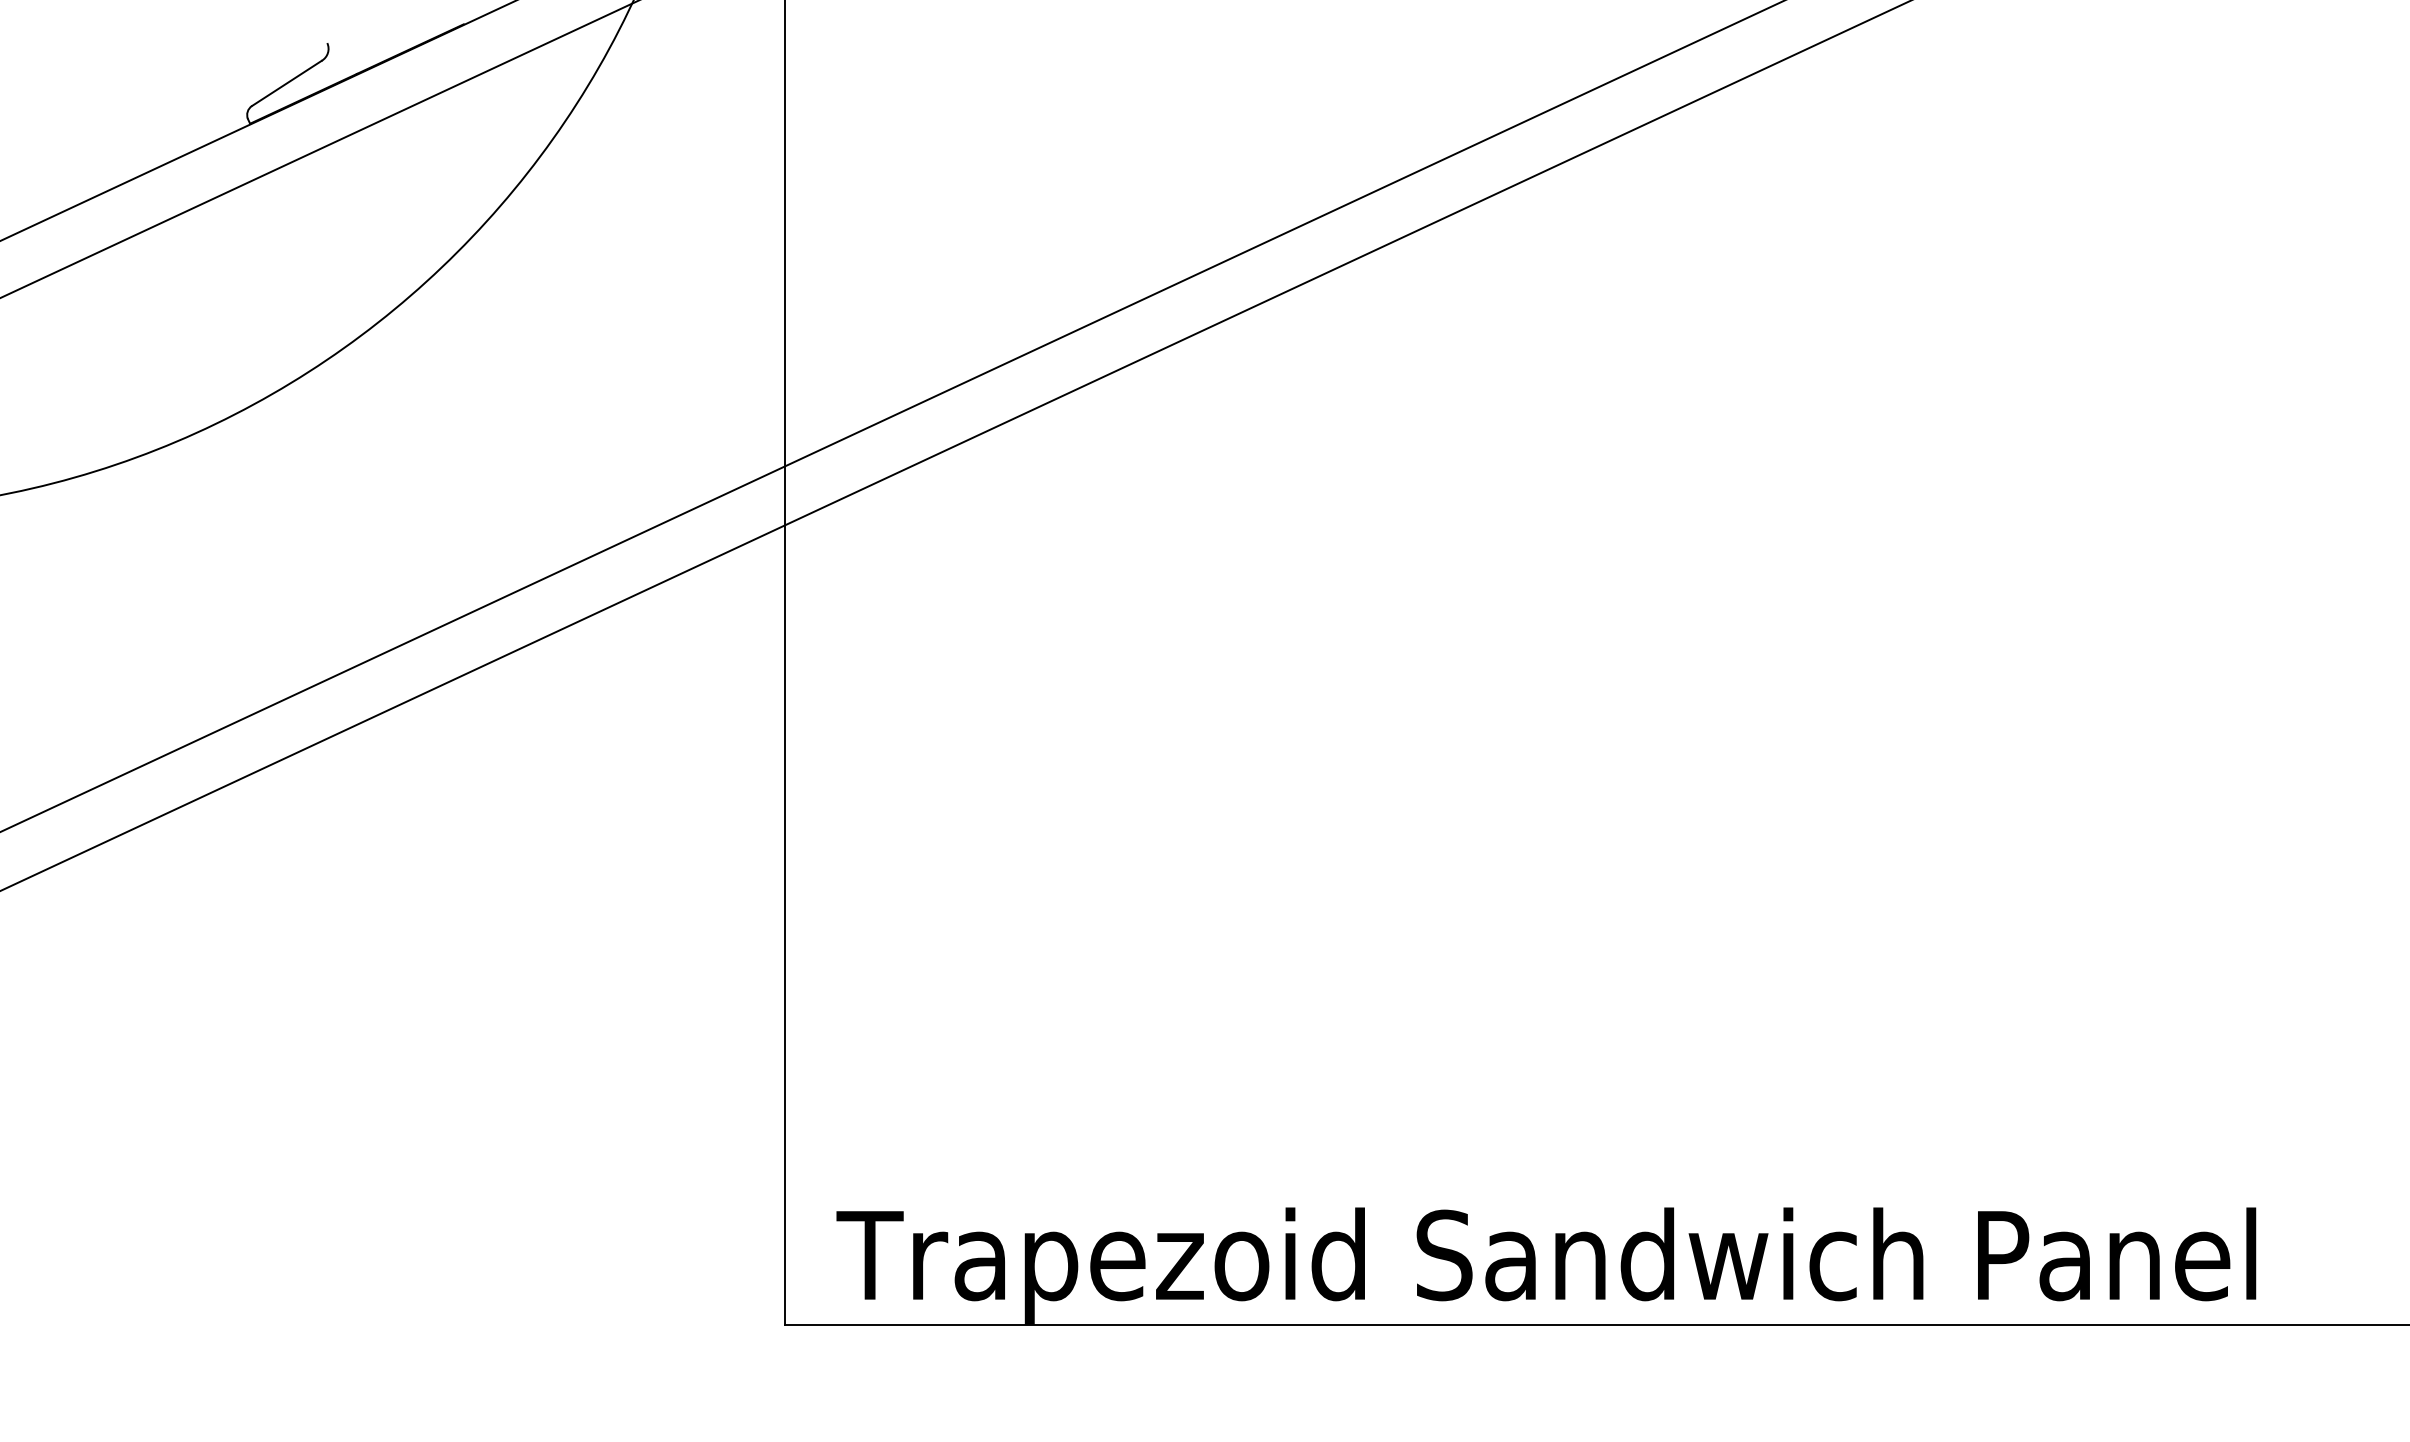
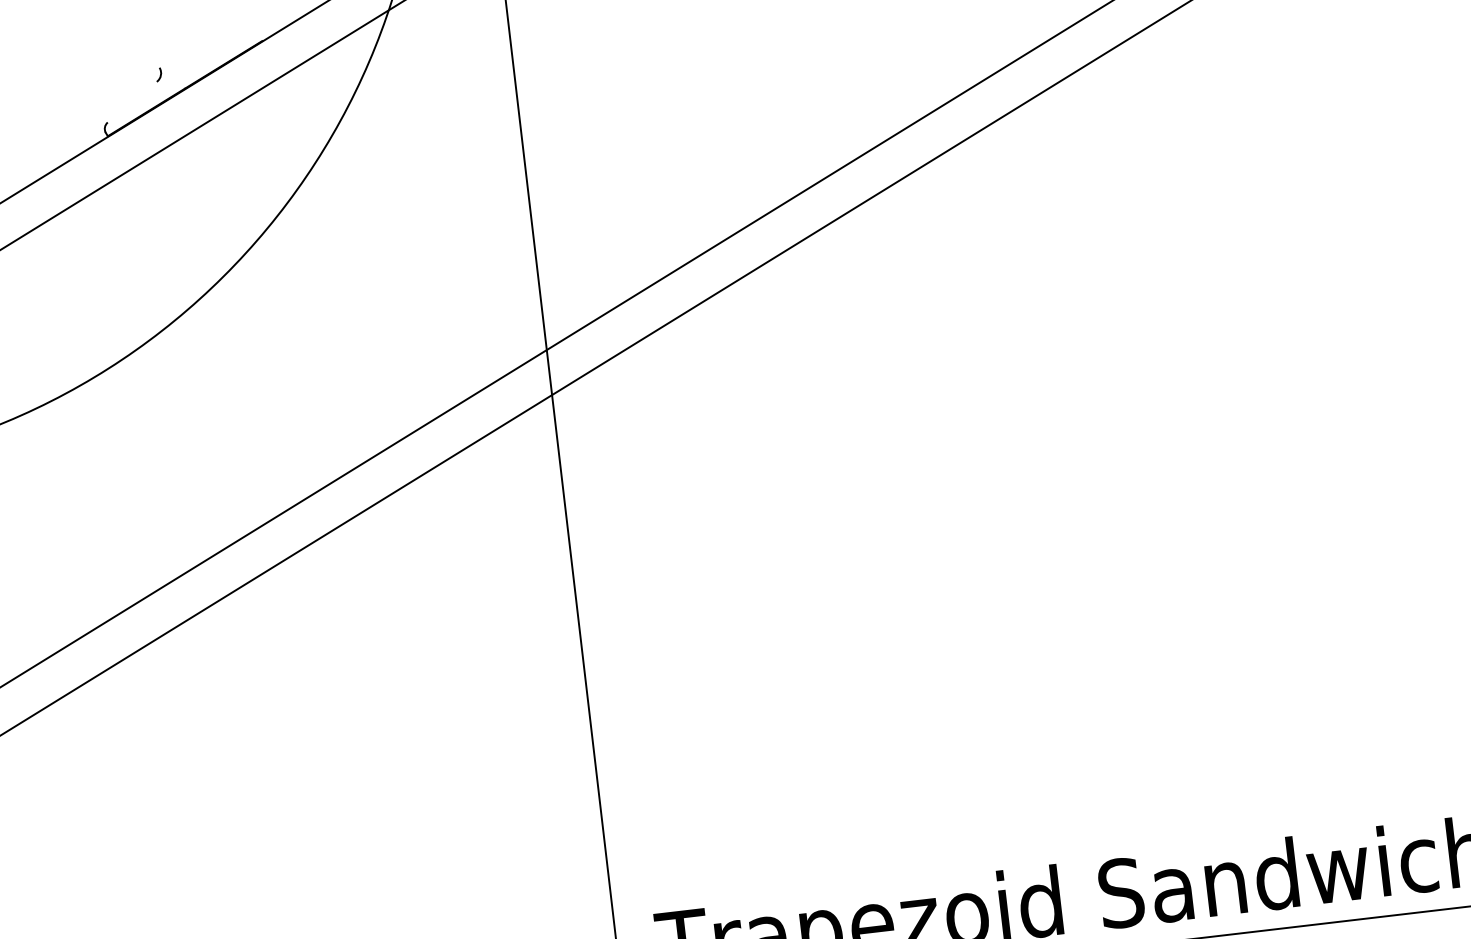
line: (286, 82) -> (131, 101), removed

